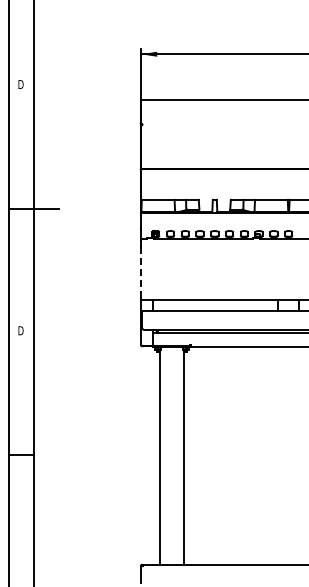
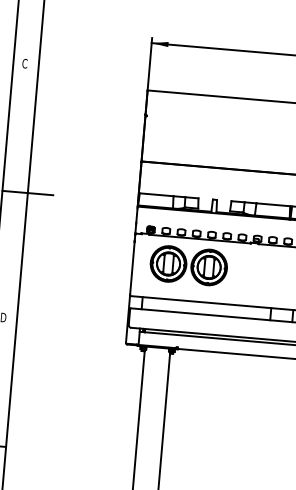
text: (20, 84) -> (24, 63), D -> C
part: (194, 265) -> (188, 265), added
line: (140, 273) -> (131, 269), dashed -> solid

